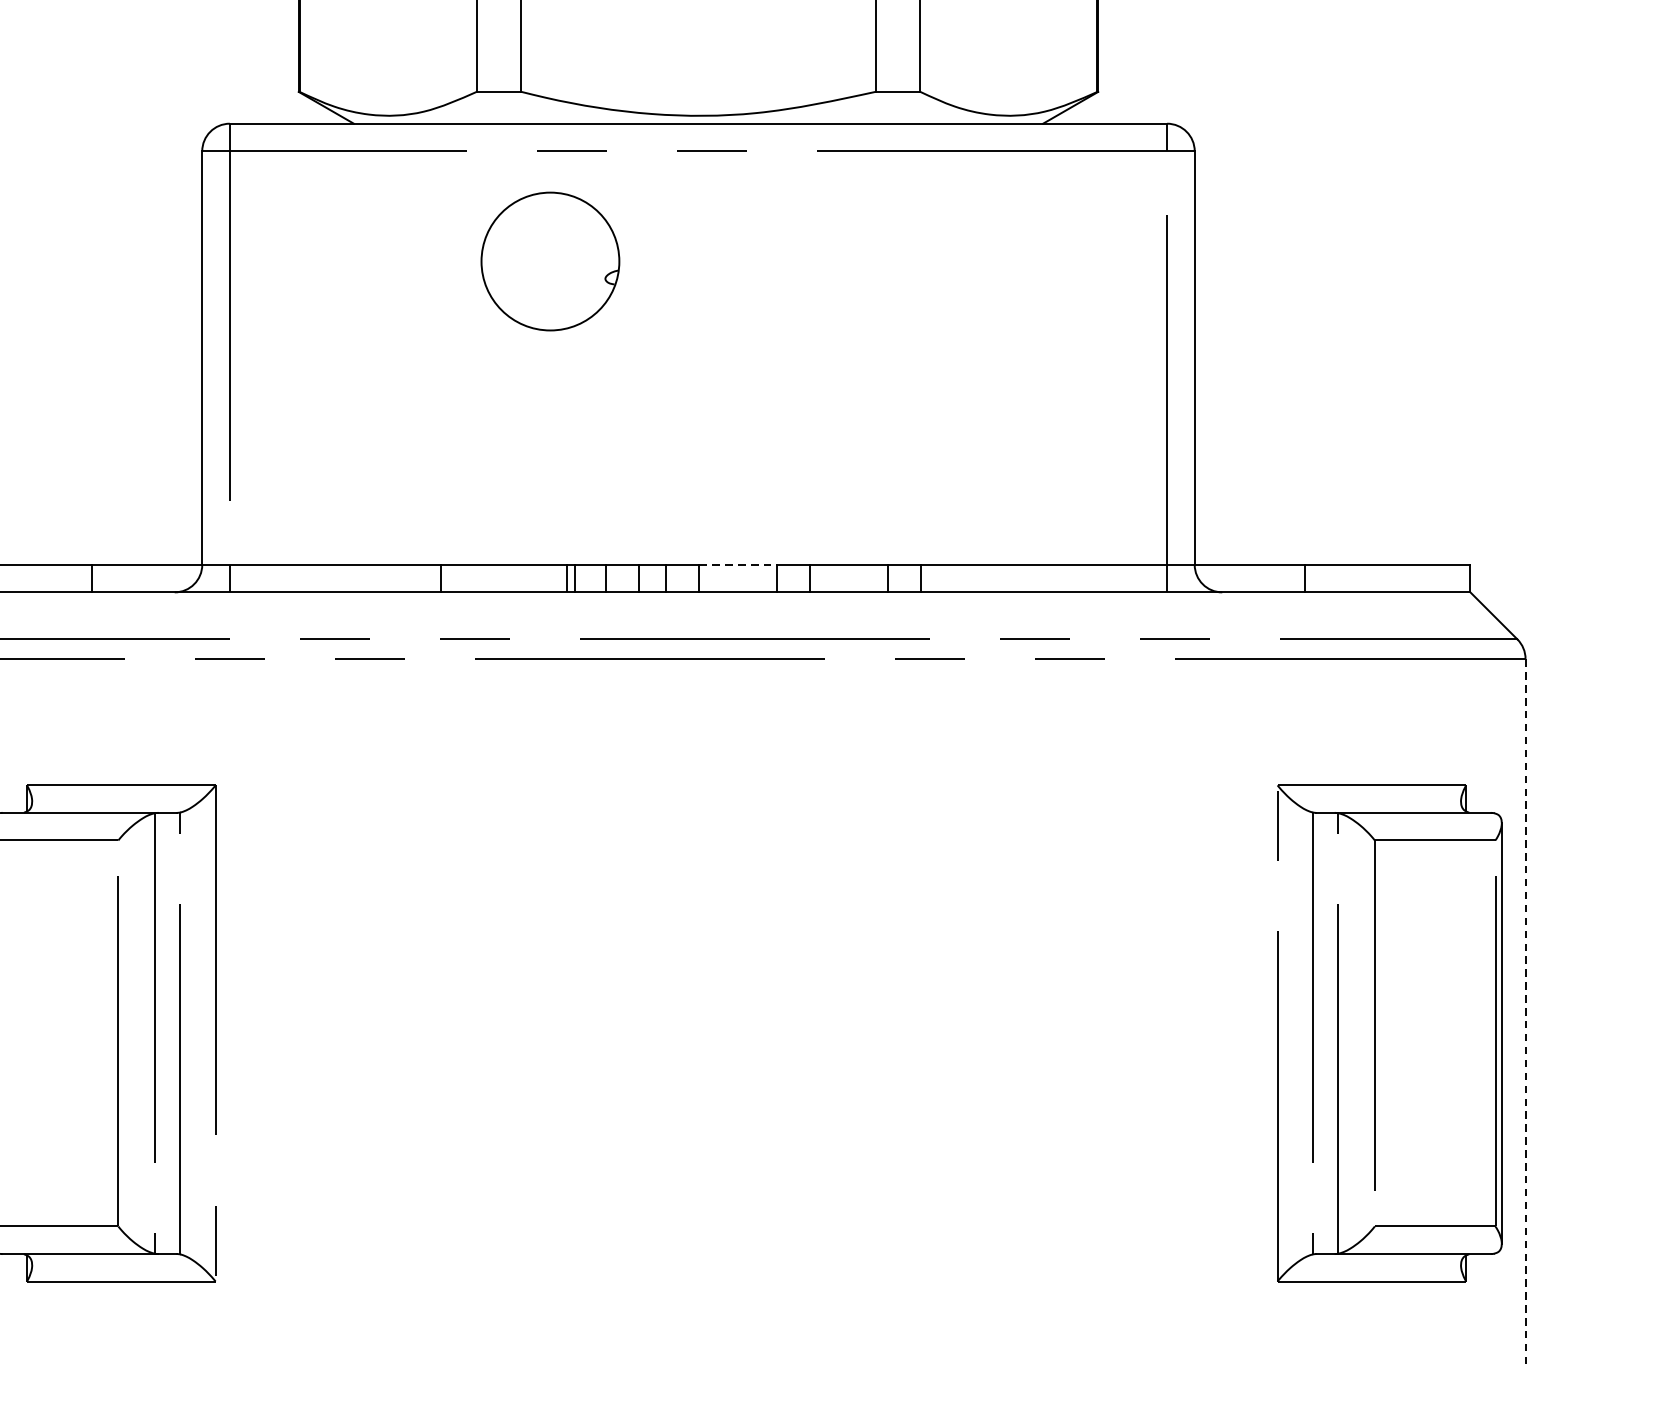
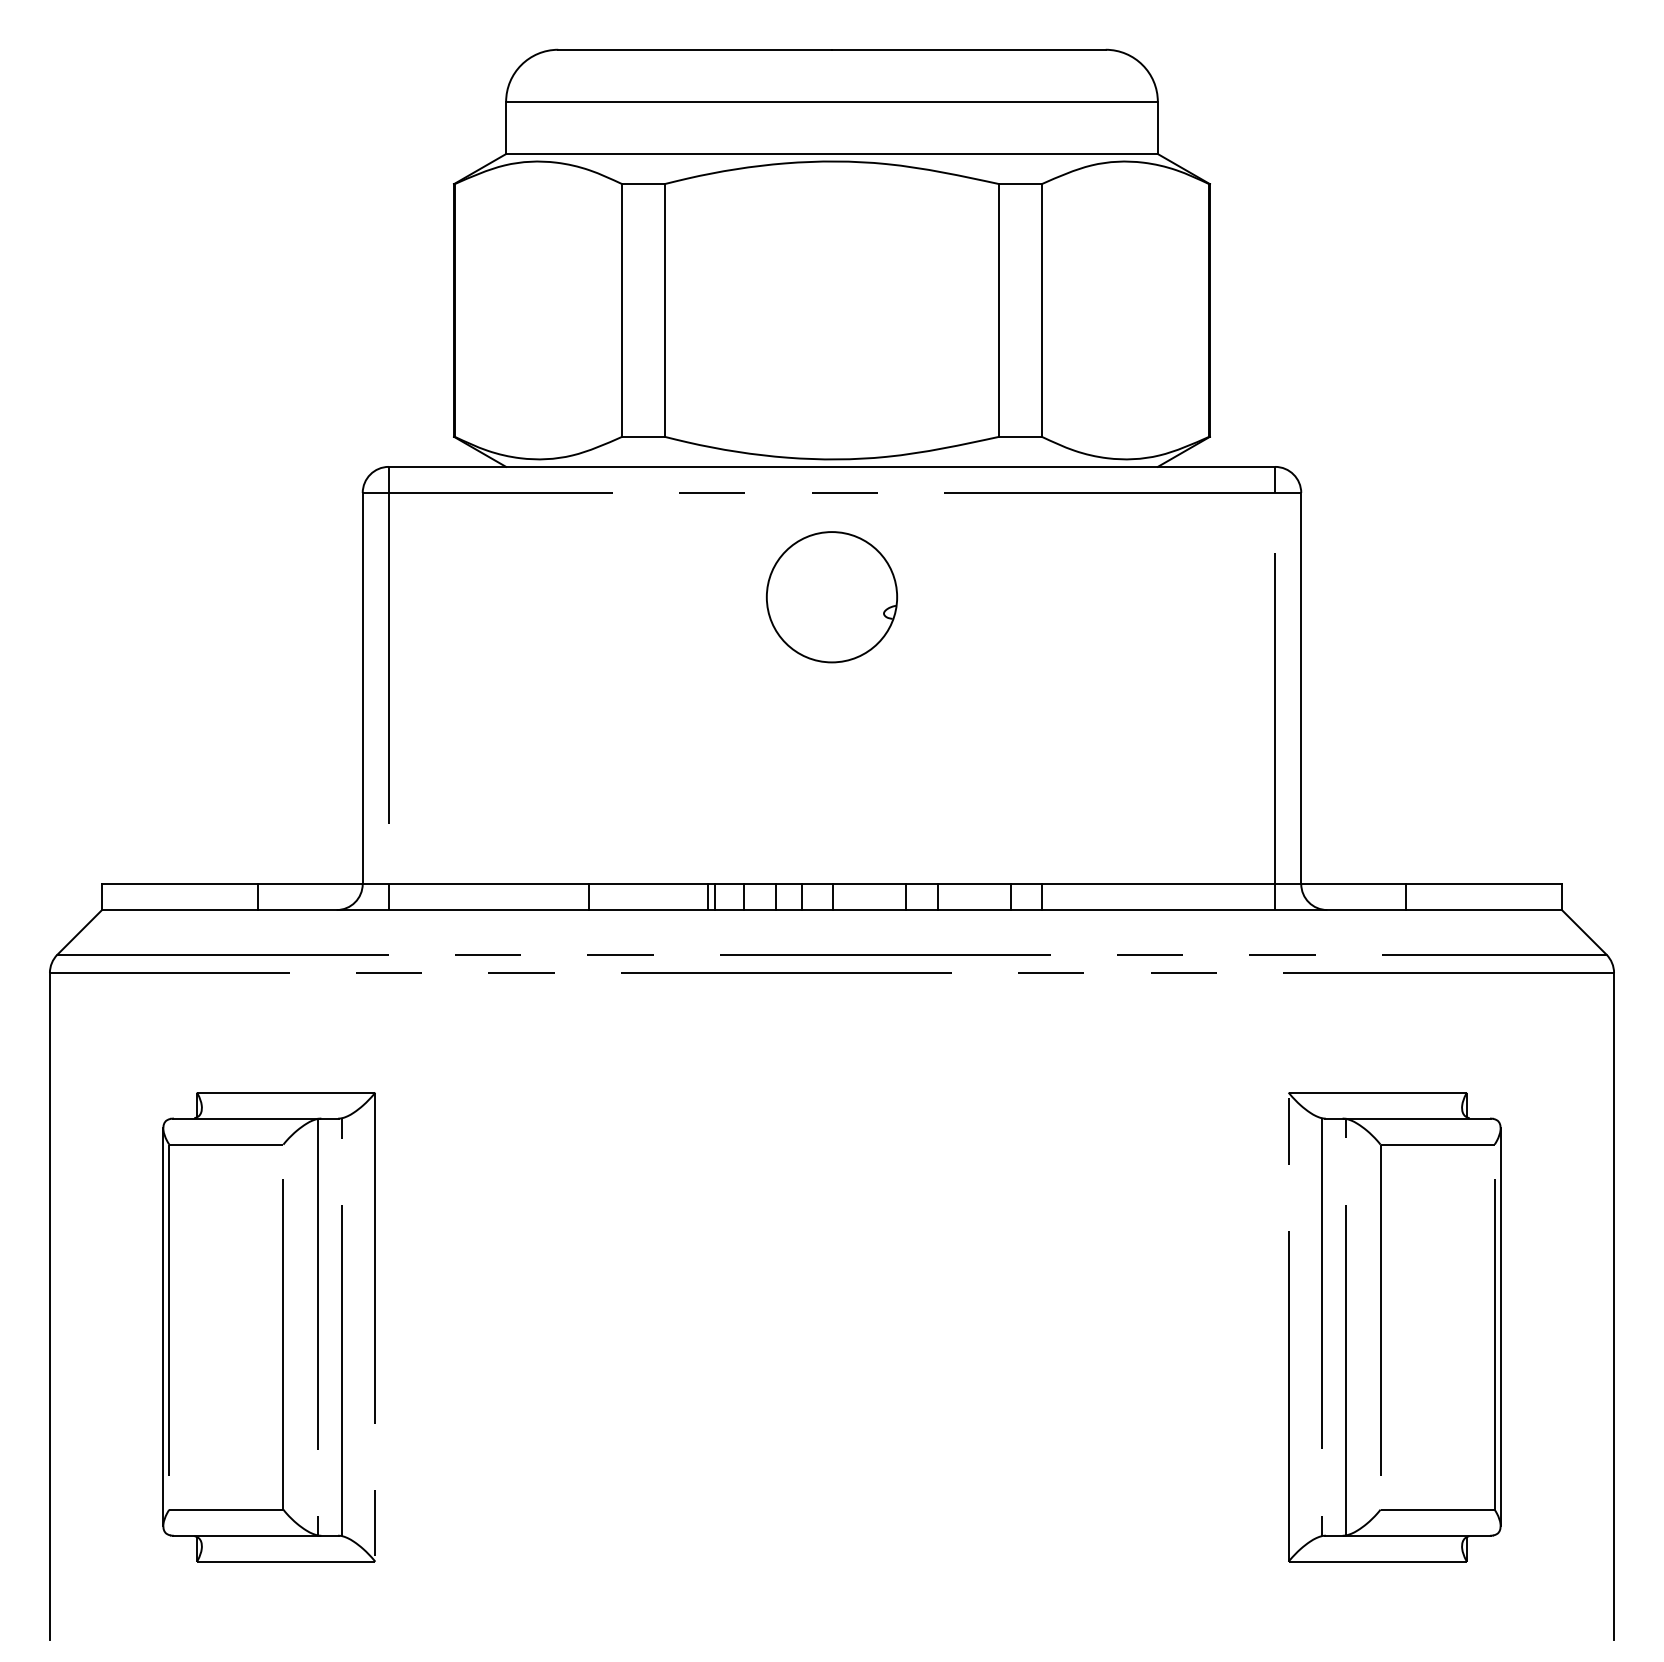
part: (549, 261) -> (831, 597), moved
line: (738, 565) -> (869, 884), dashed -> solid
line: (1525, 1011) -> (1614, 1306), dashed -> solid
part: (1375, 1033) -> (1381, 1327), moved

